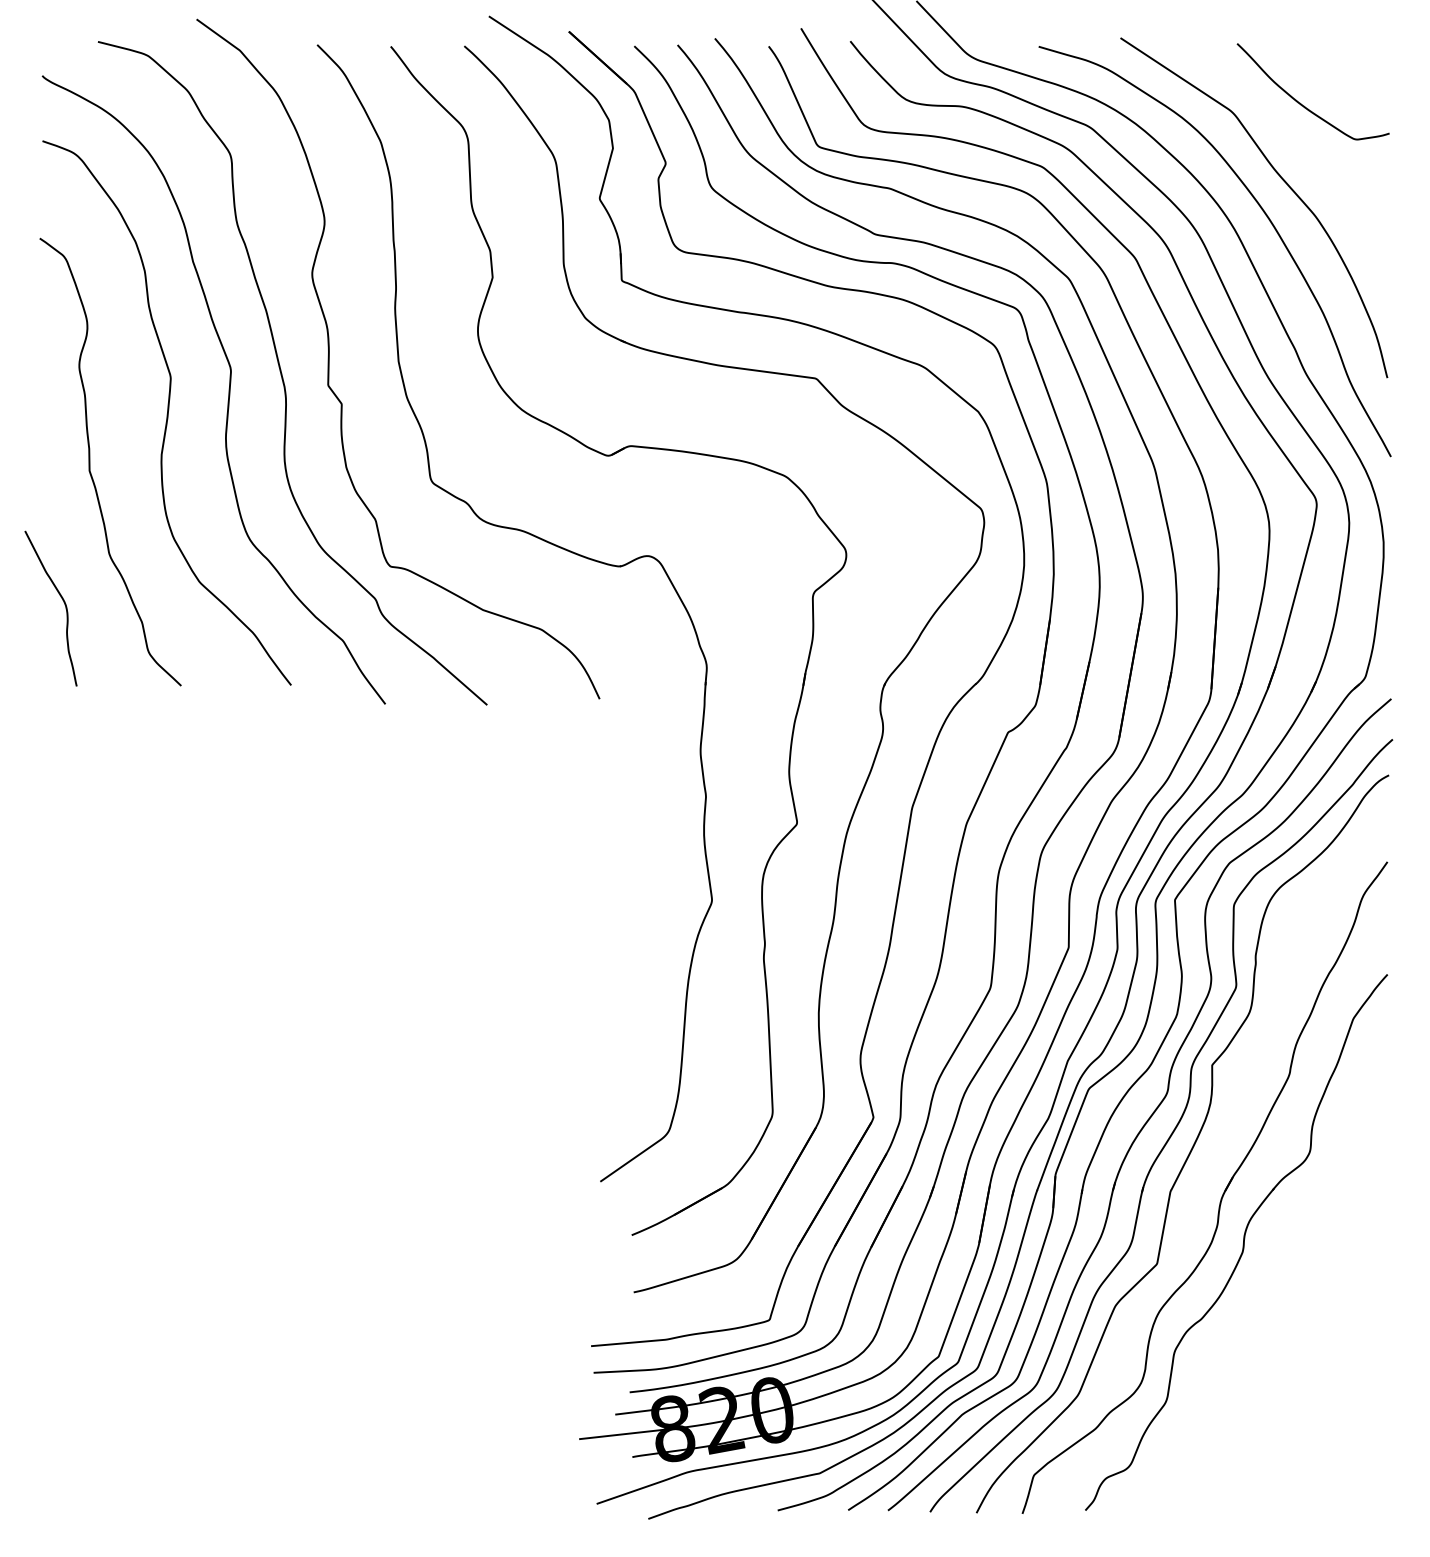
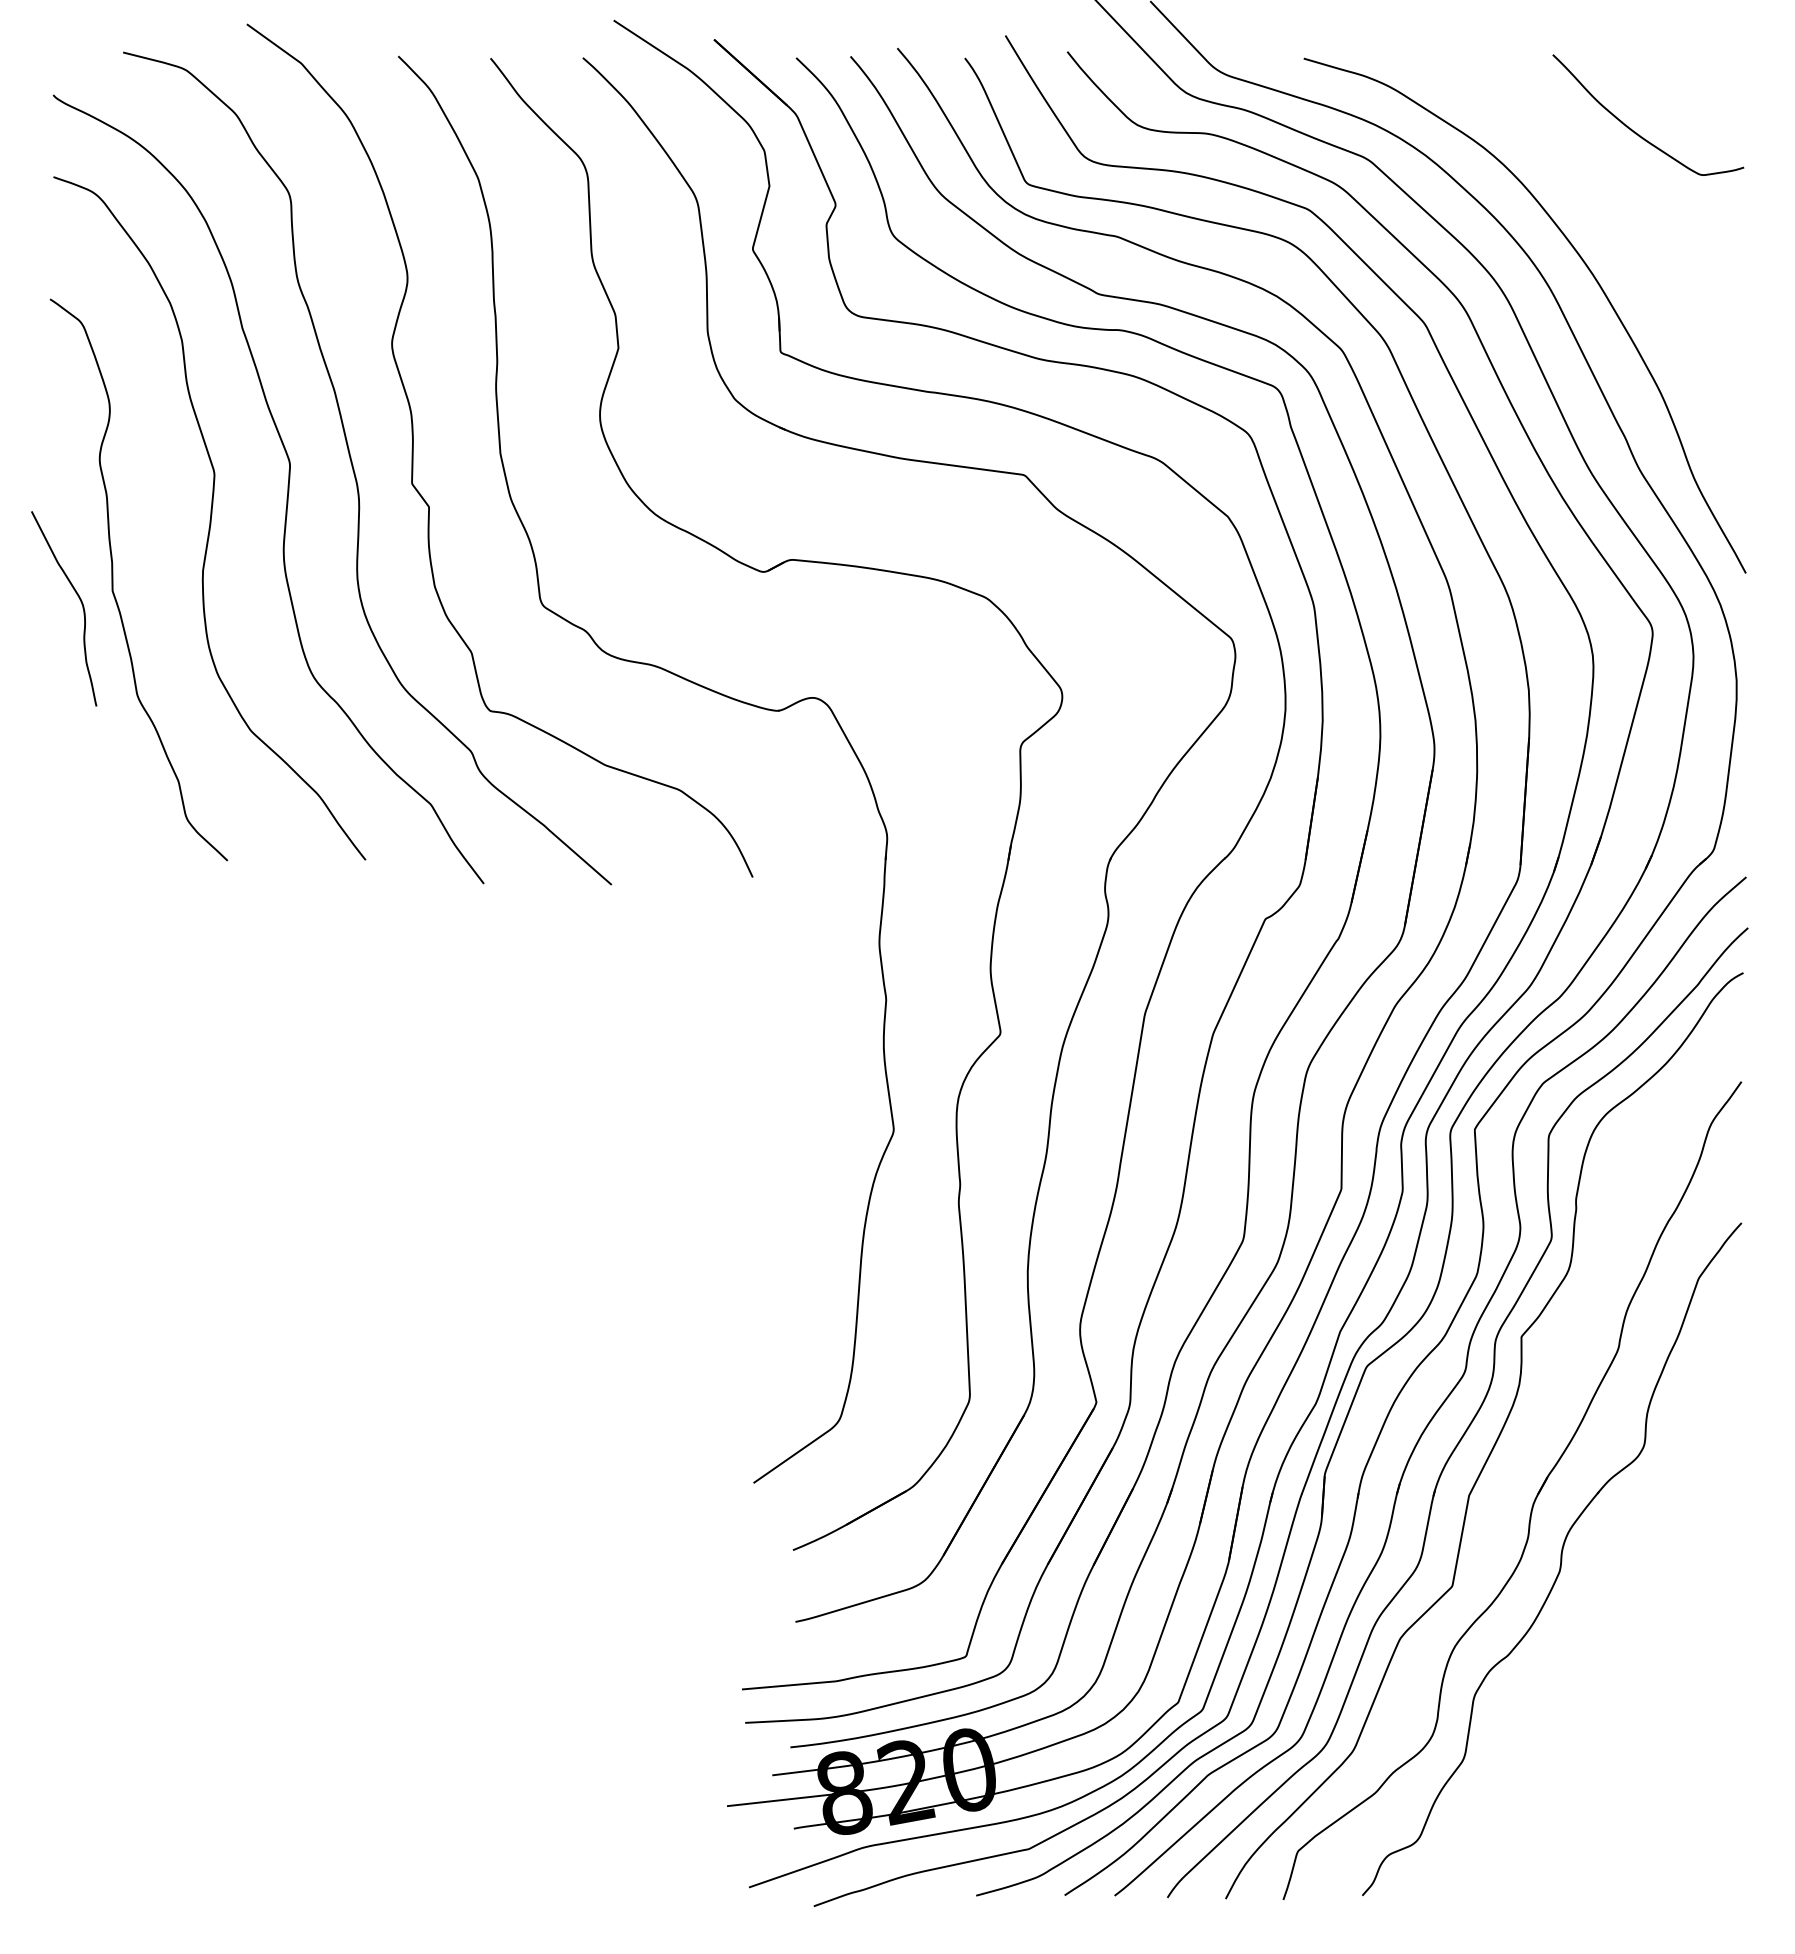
curve: (1285, 183) -> (1613, 230), removed
curve: (64, 603) -> (80, 602), moved

